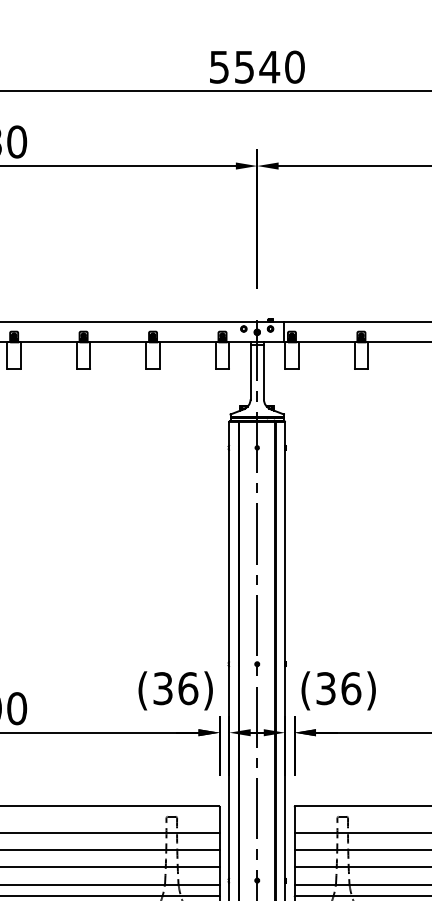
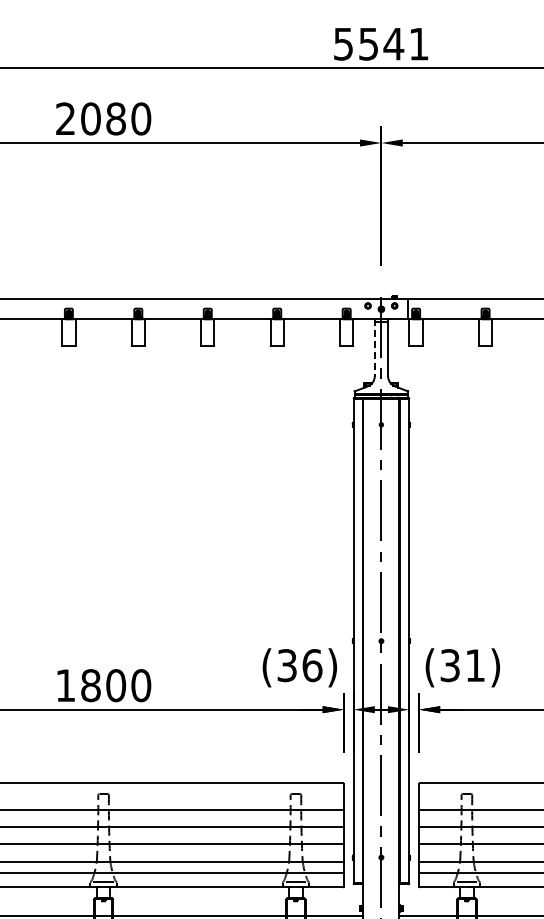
text: (295, 66) -> (419, 43), 5540 -> 5541
line: (250, 370) -> (374, 347), solid -> dashed
text: (351, 688) -> (475, 665), (36) -> (31)

